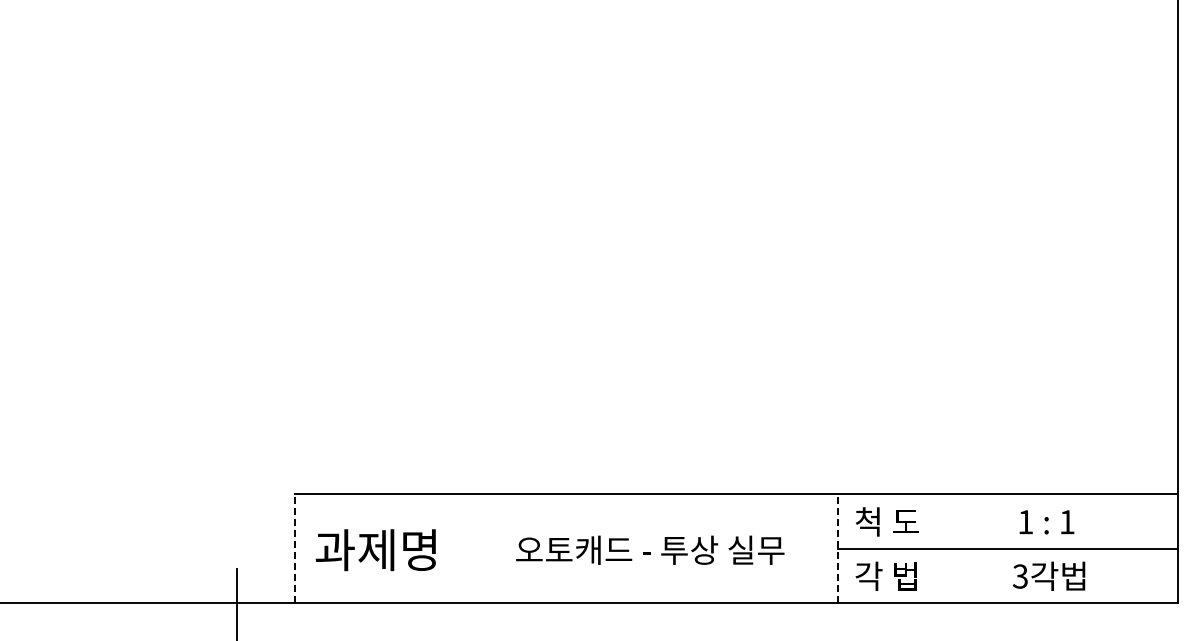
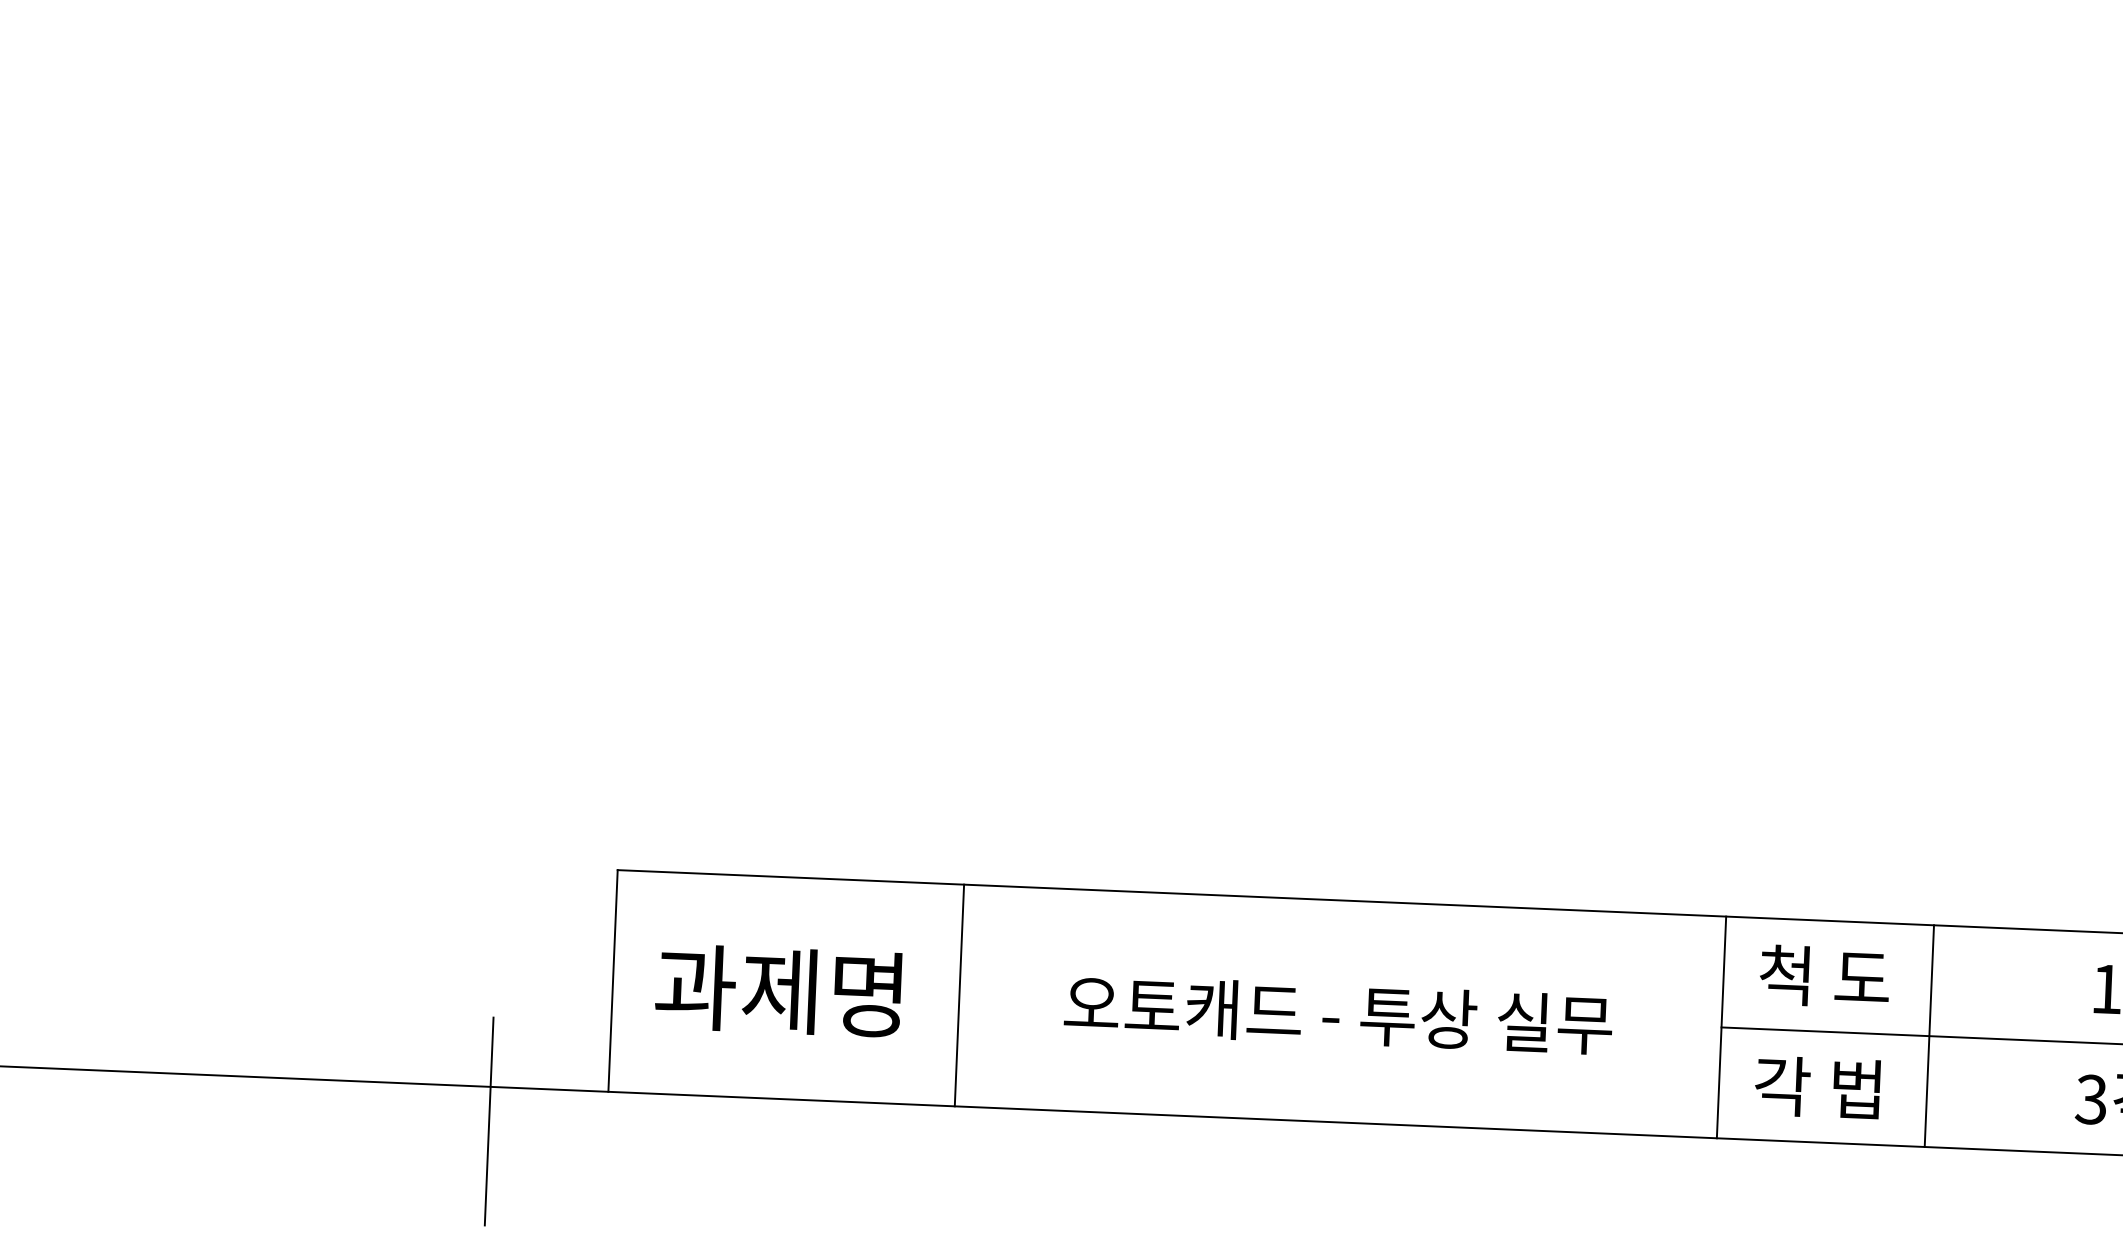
line: (294, 548) -> (612, 980), dashed -> solid
line: (464, 548) -> (959, 994), added
line: (837, 548) -> (1720, 1026), dashed -> solid
line: (939, 548) -> (1928, 1035), added

